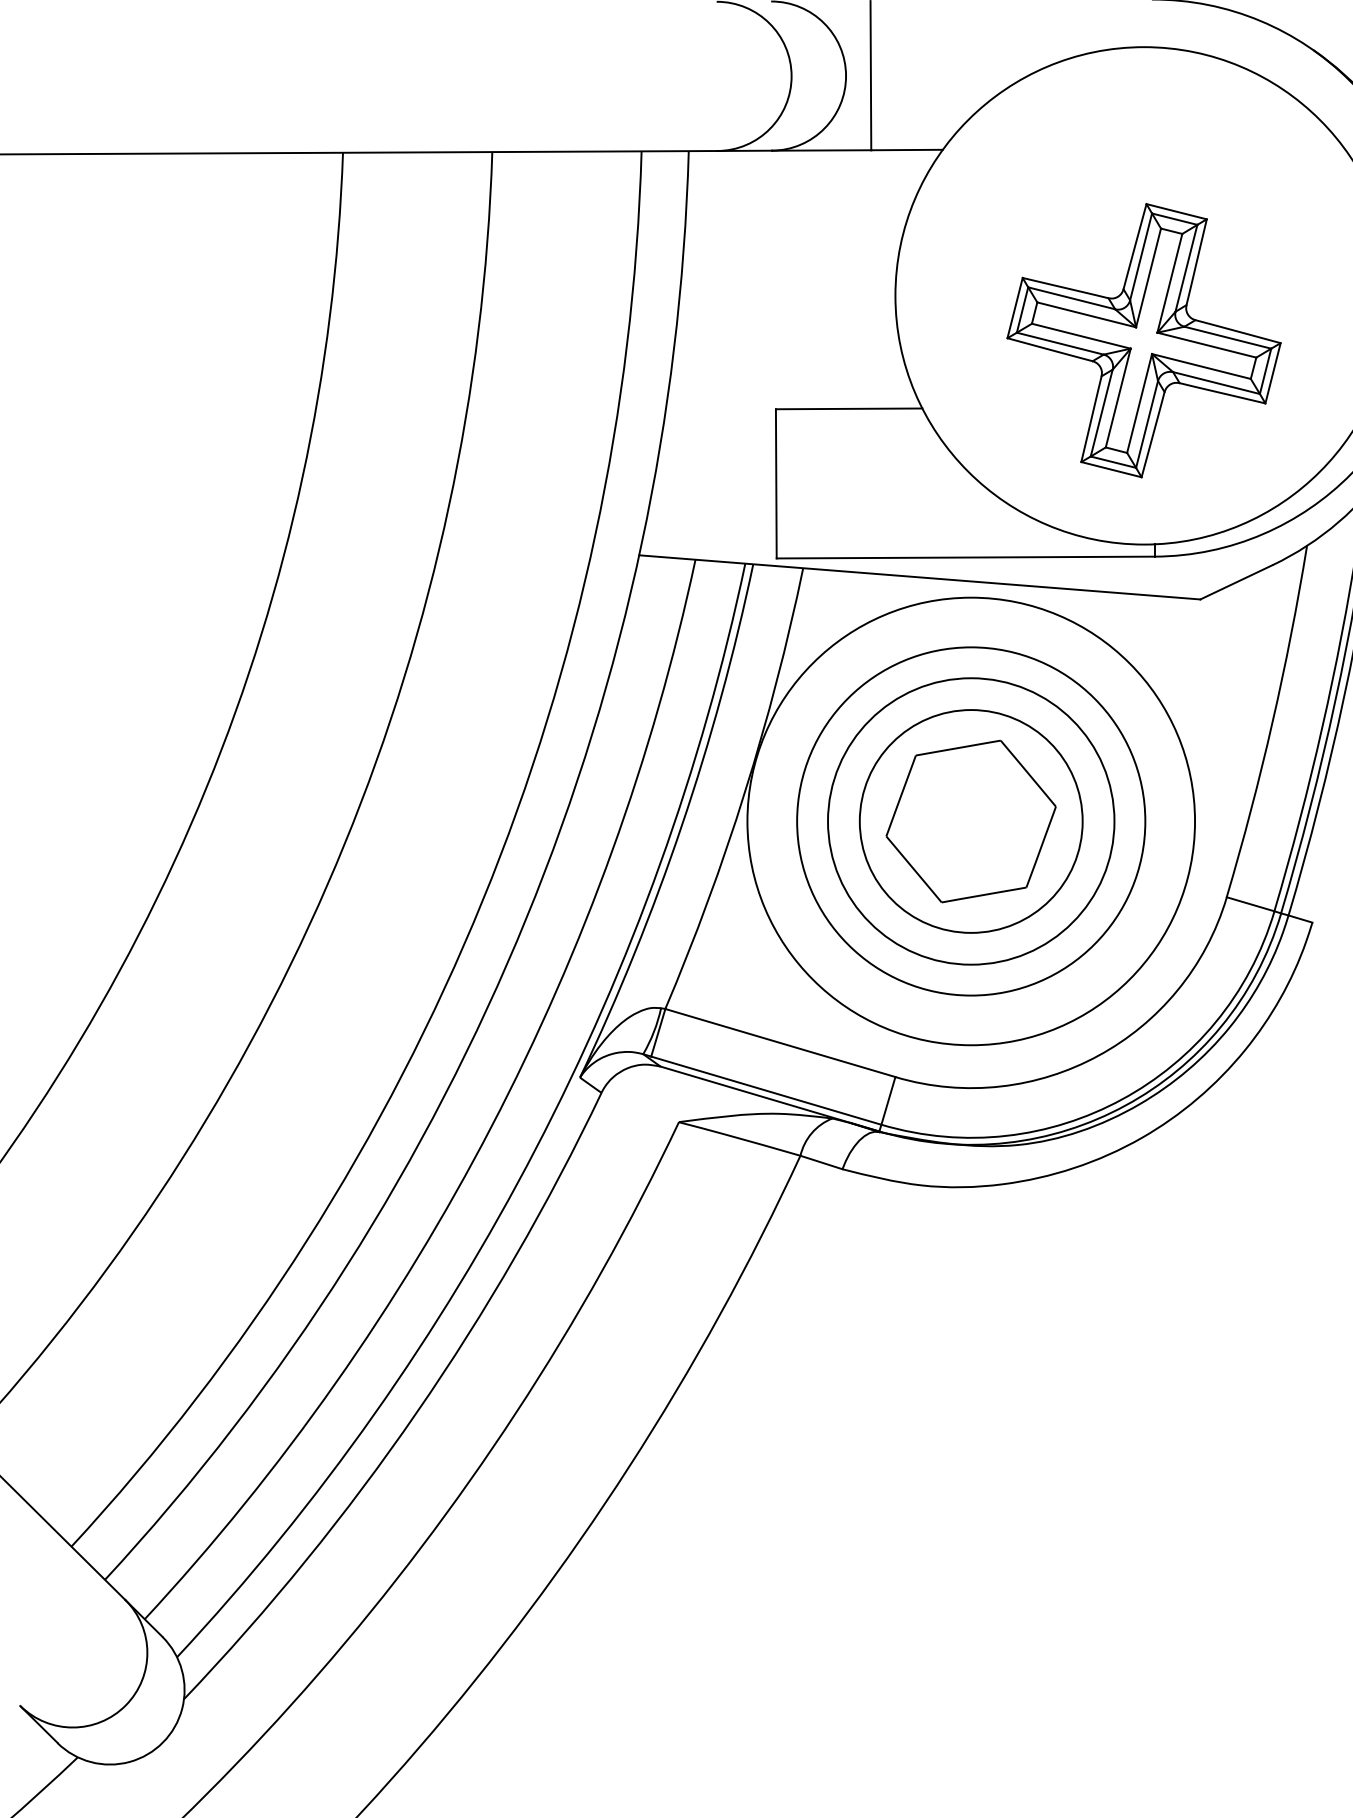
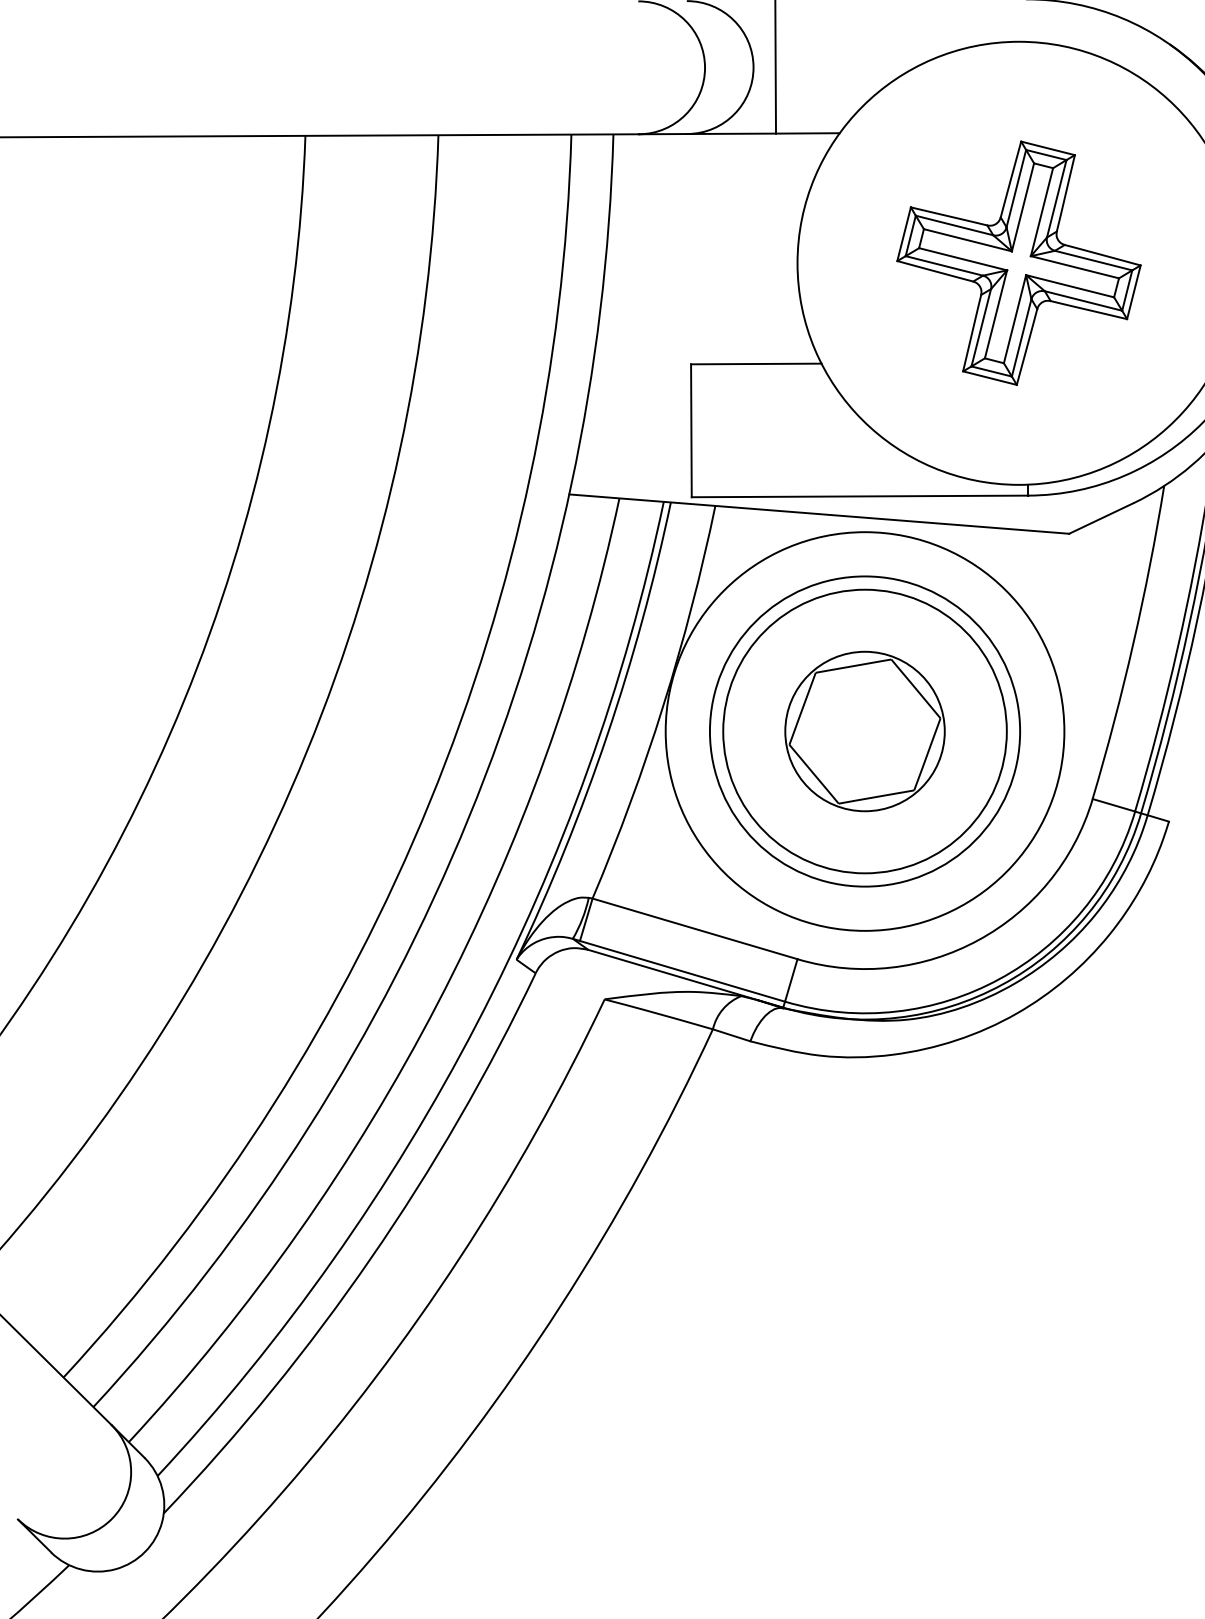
part: (1143, 339) -> (1018, 262), moved
circle: (970, 821) -> (864, 731), size x0.62
circle: (970, 821) -> (864, 731), size x1.43

